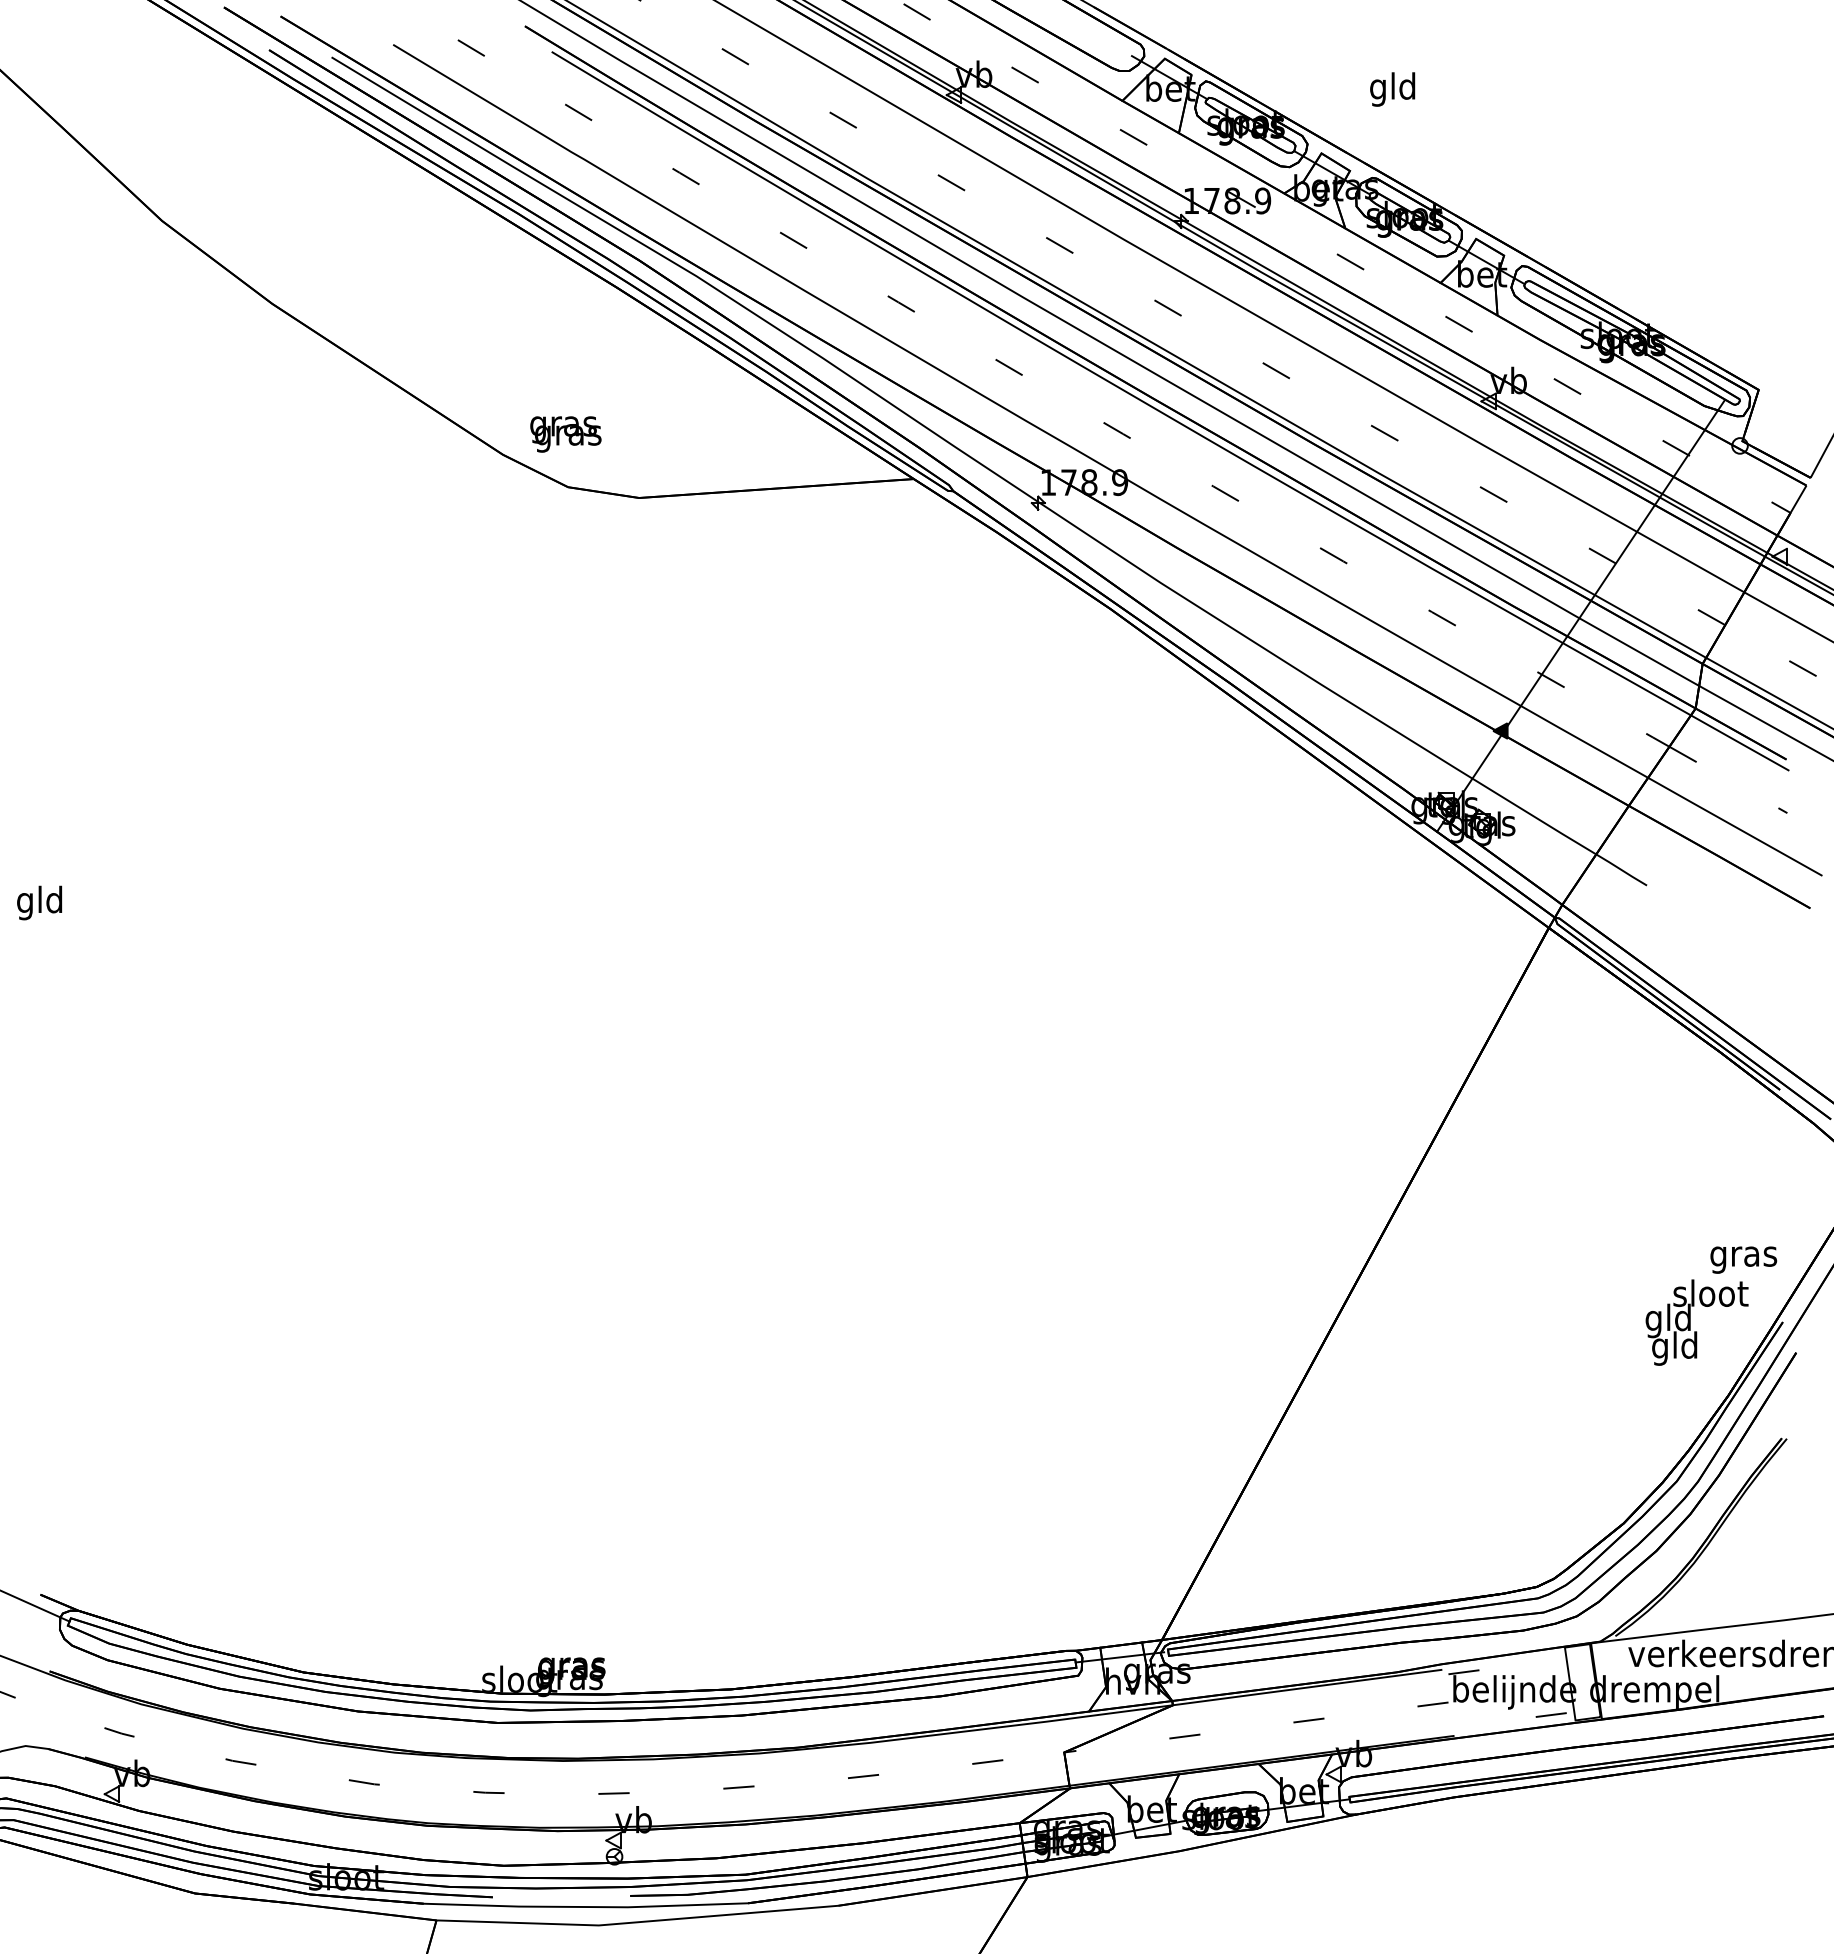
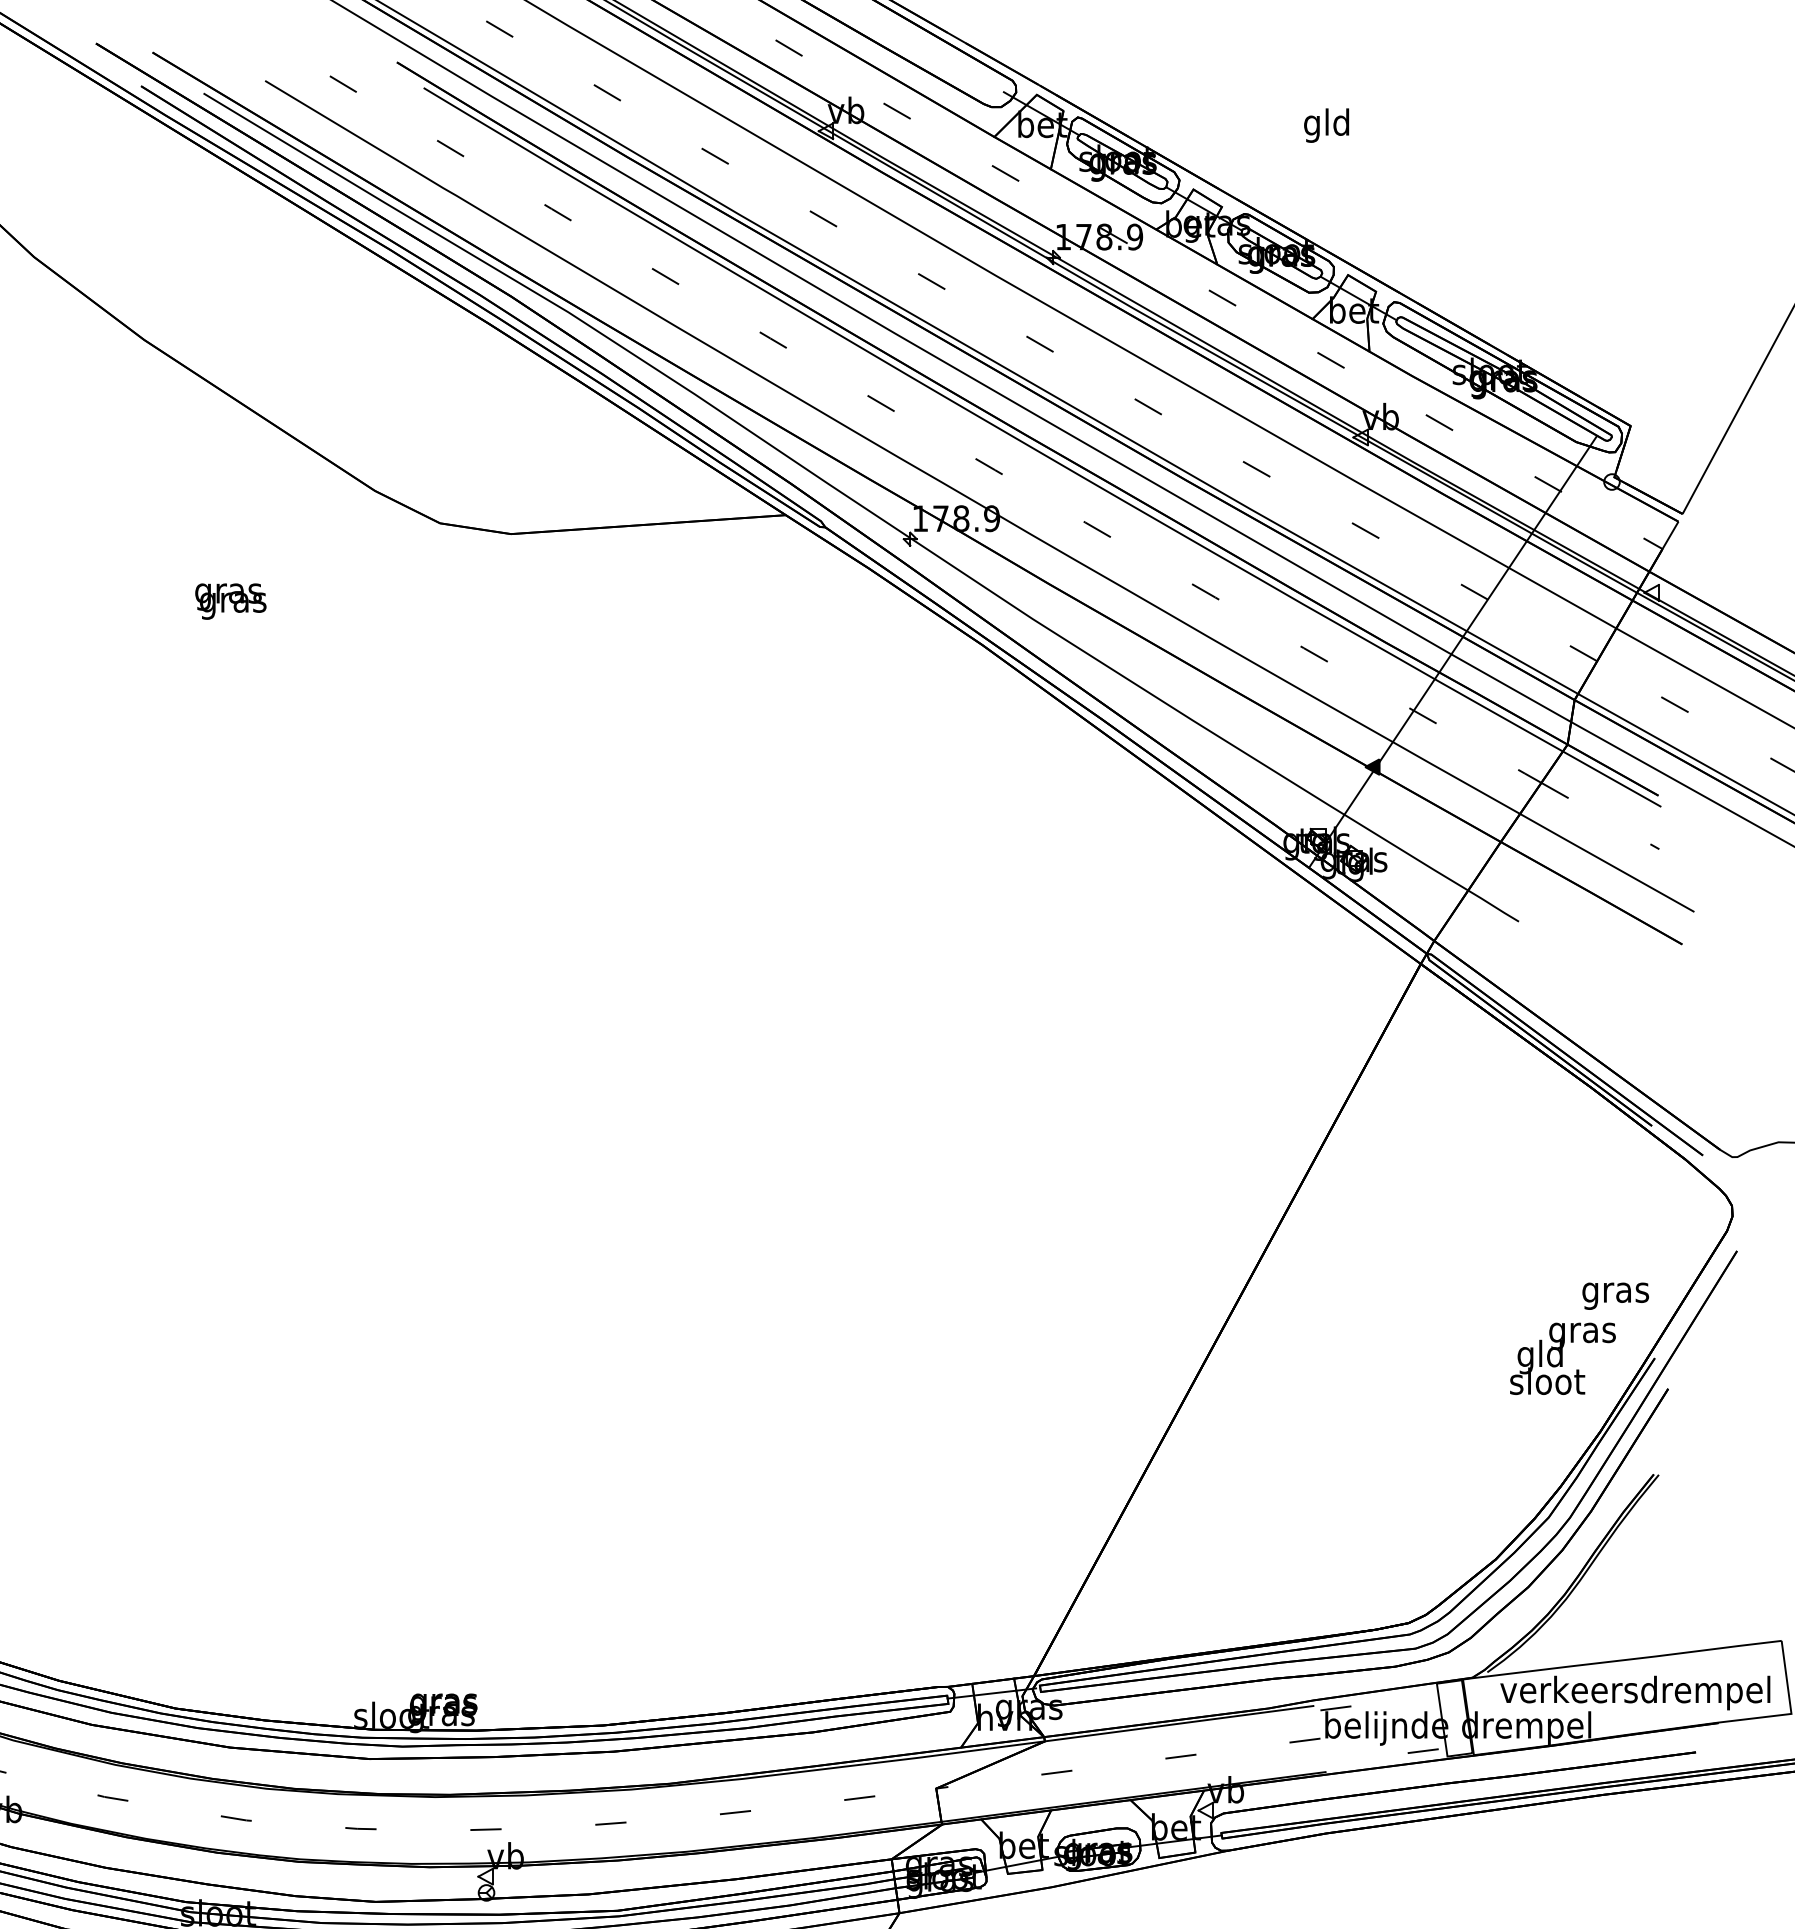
text: (1392, 89) -> (1326, 125), moved
text: (565, 434) -> (230, 601), moved
text: (1710, 1296) -> (1582, 1332), sloot -> gras
text: (1675, 1348) -> (1547, 1384), gld -> sloot

